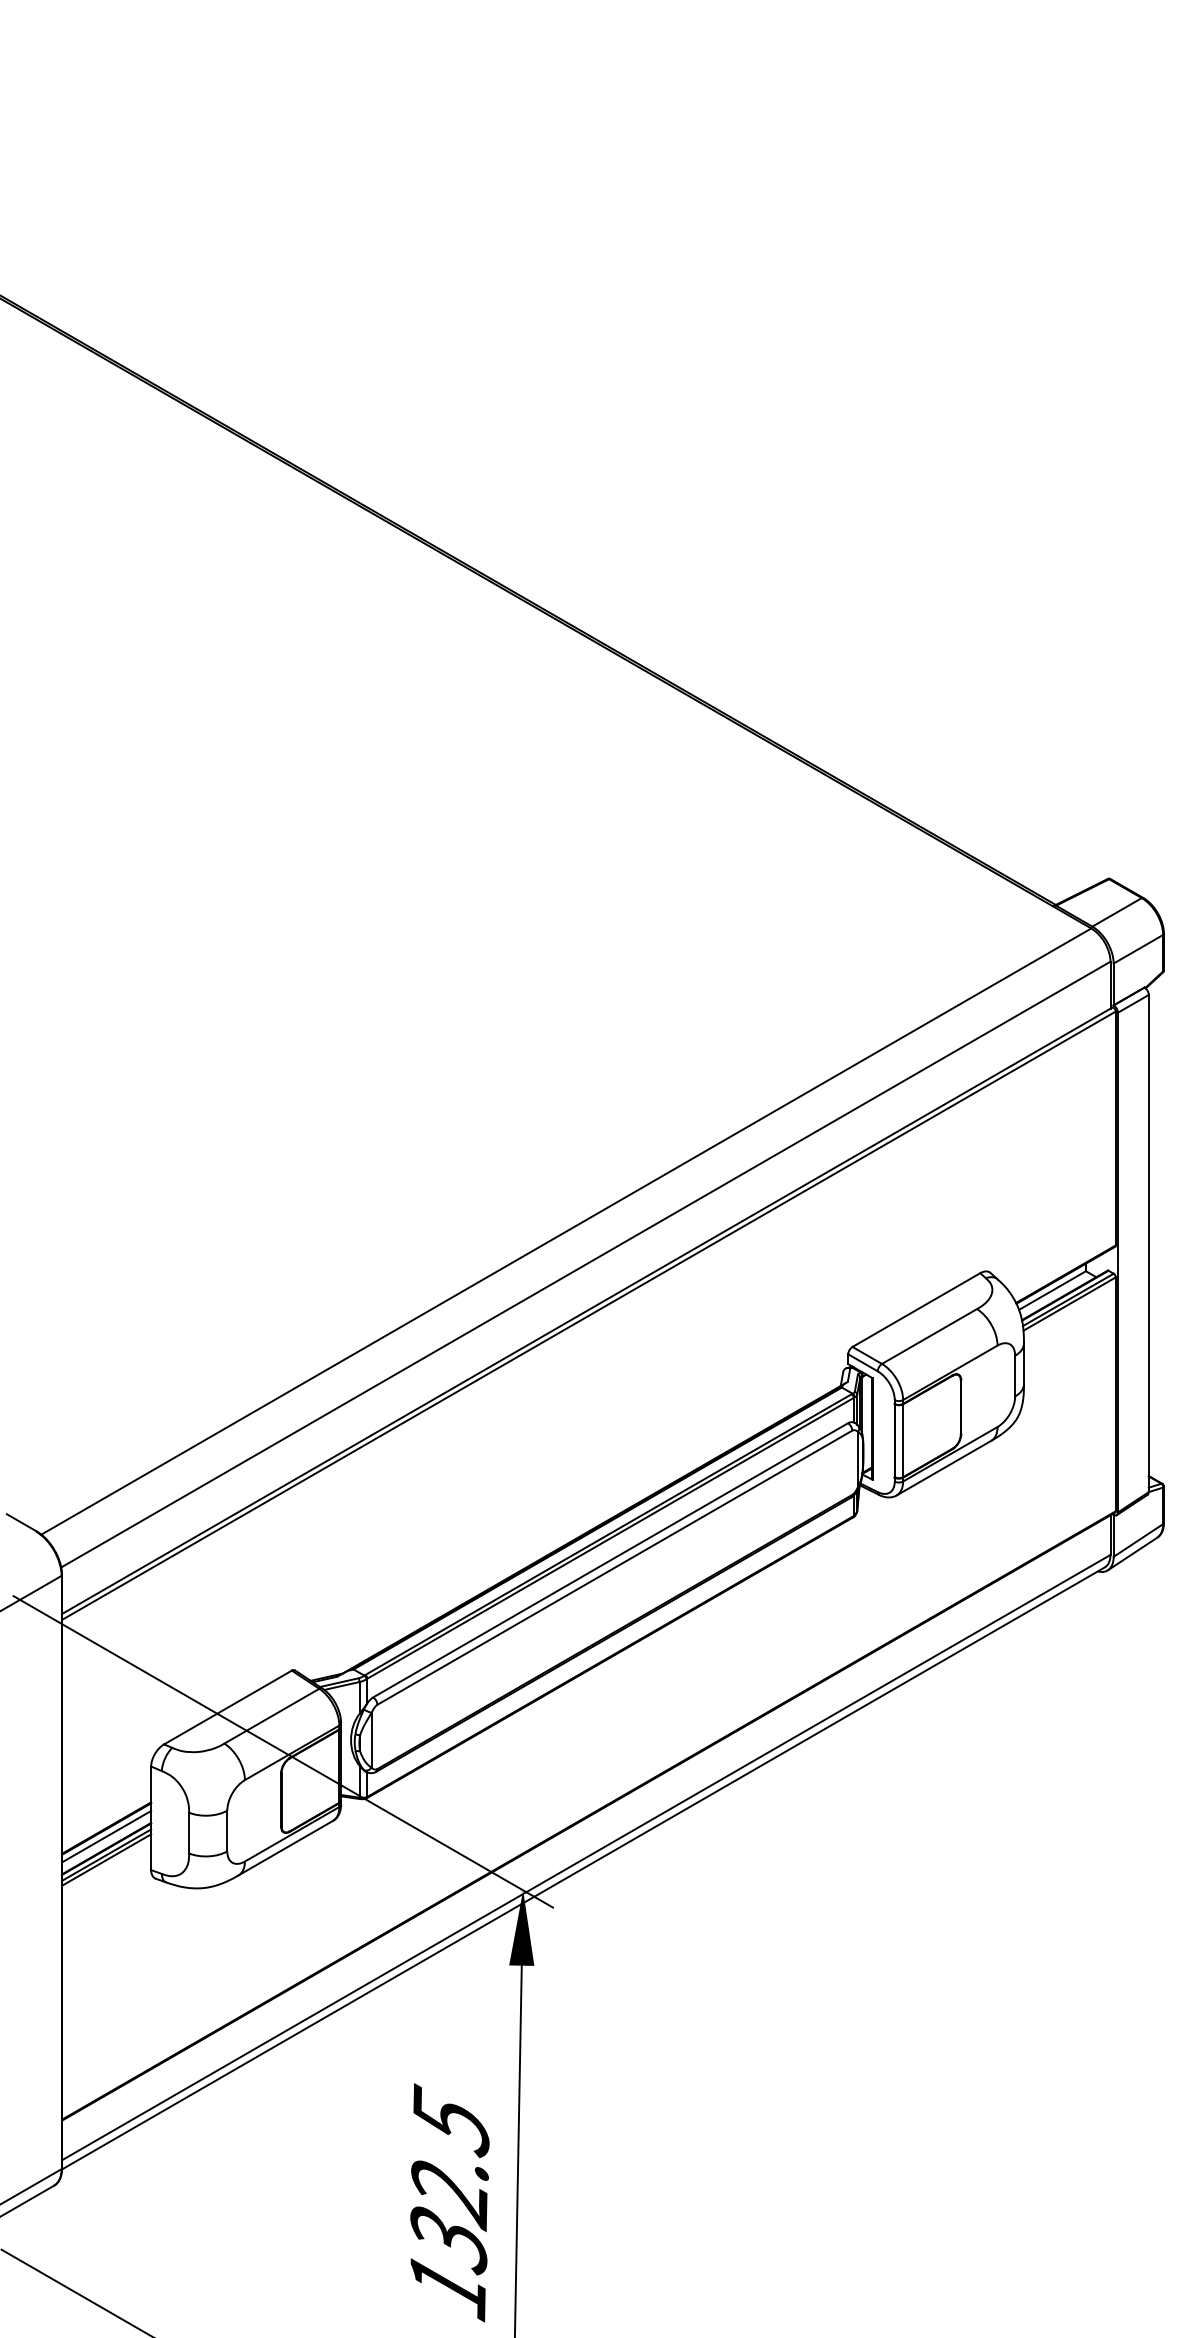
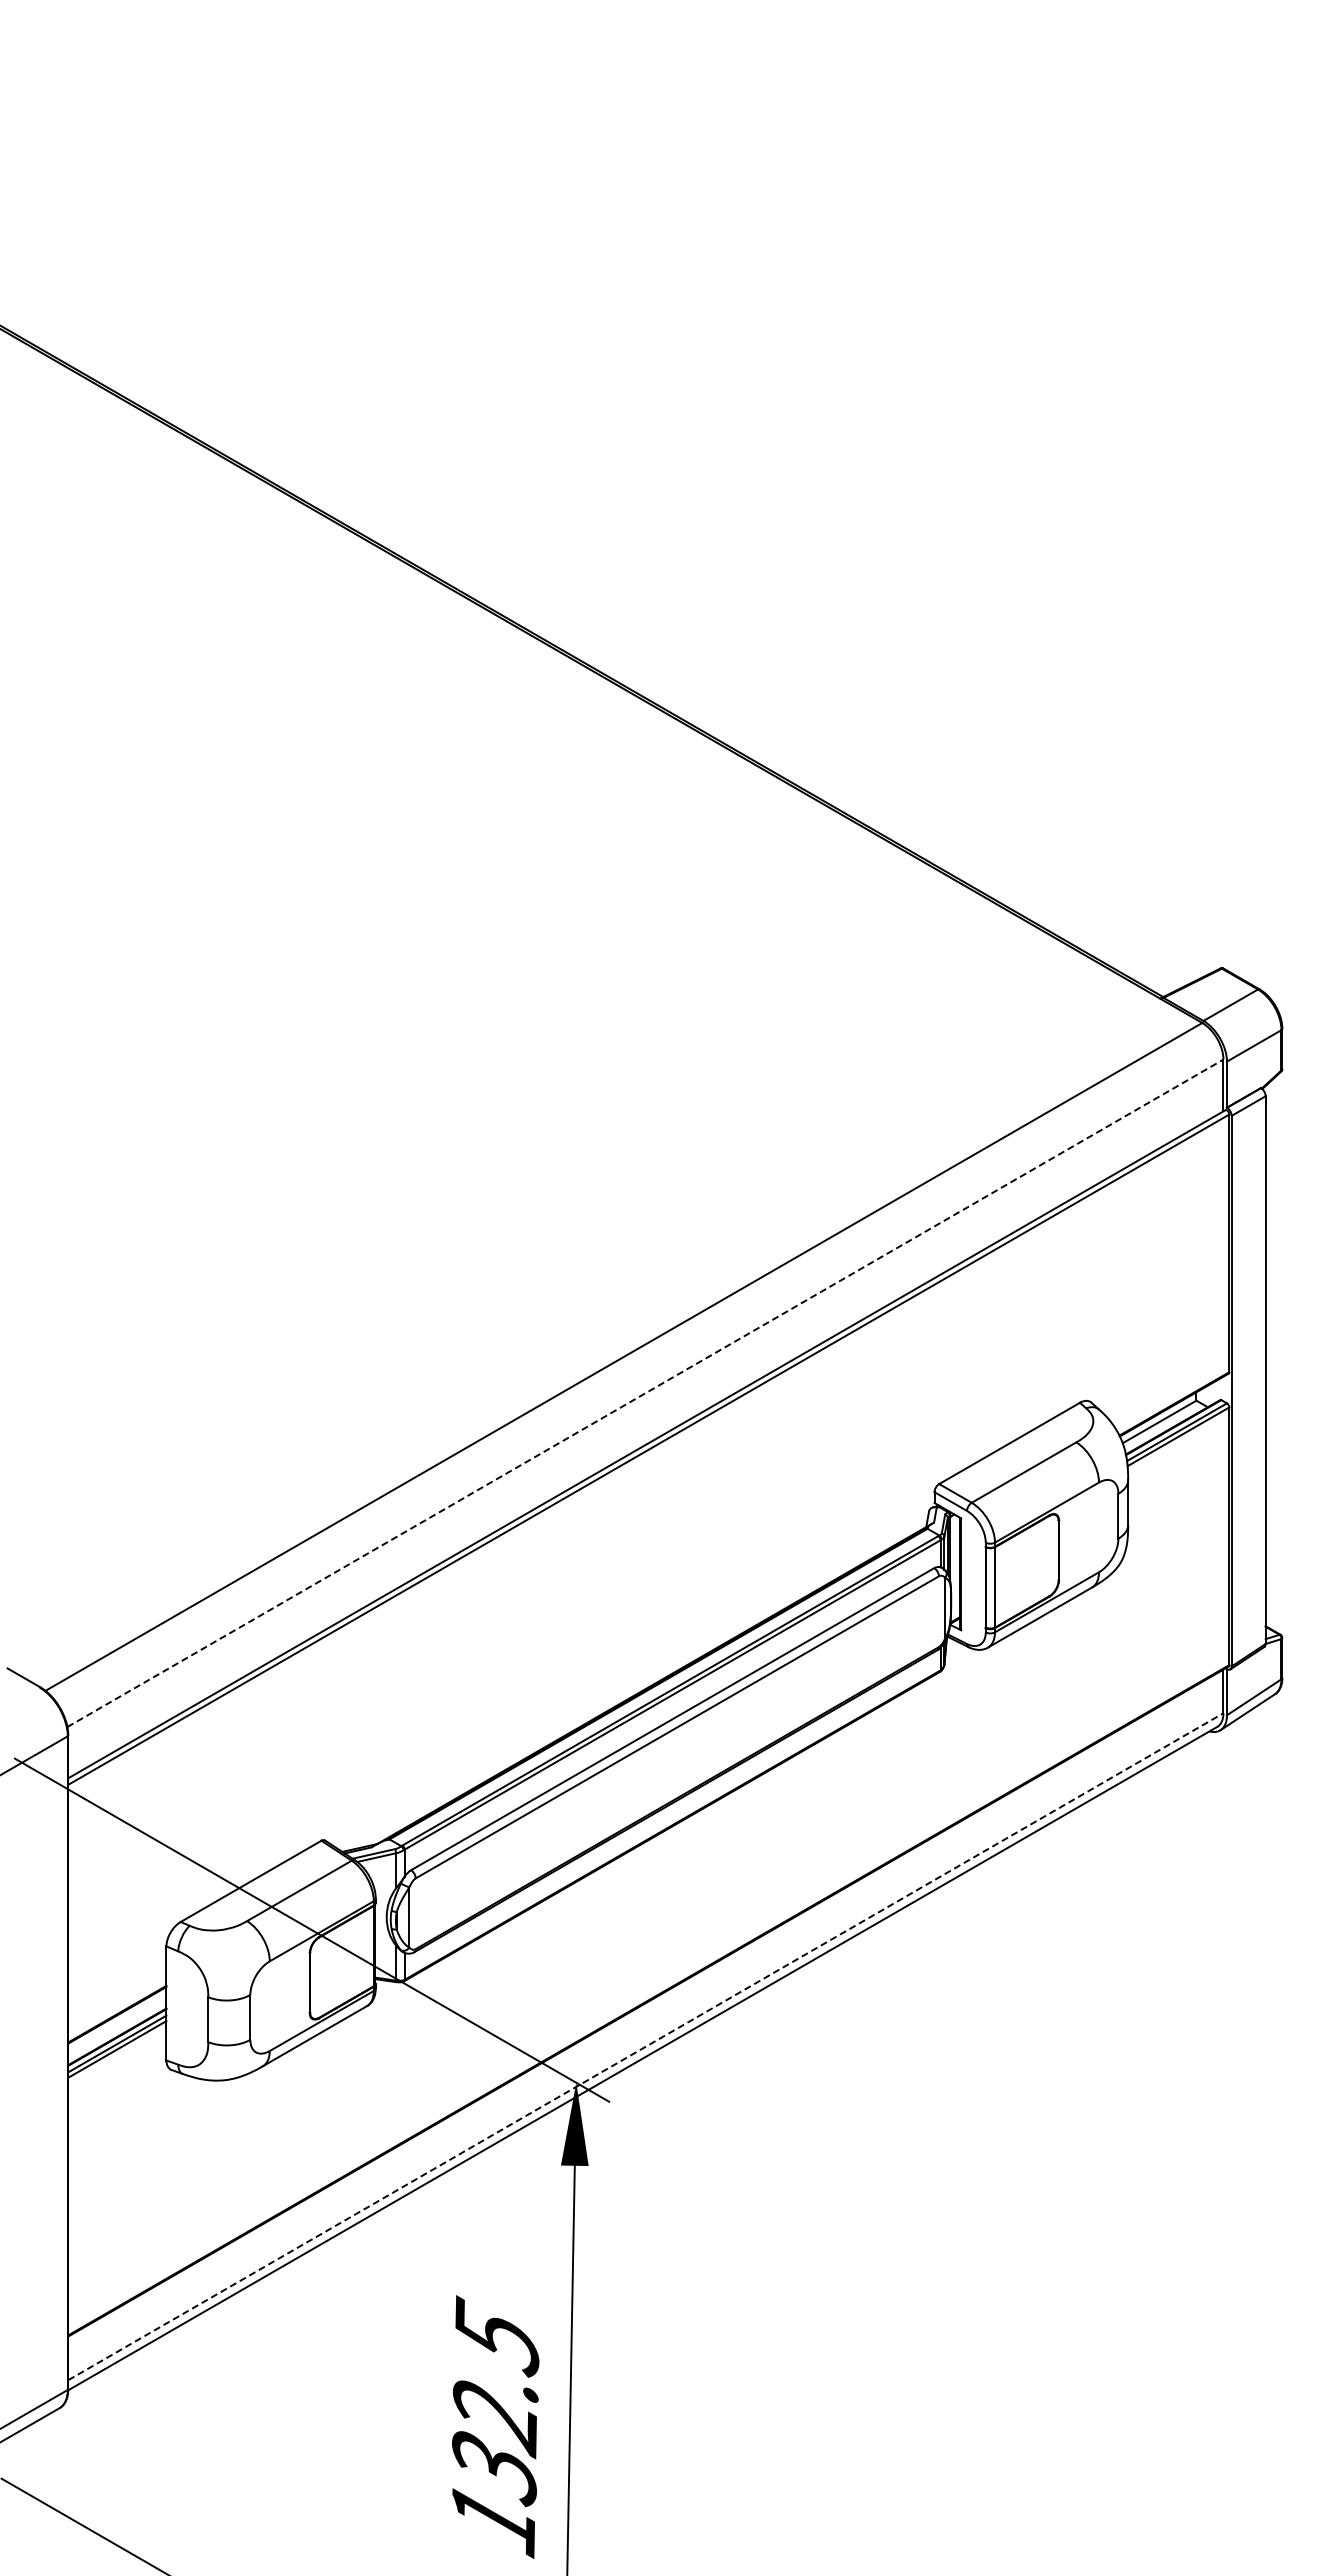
line: (585, 1264) -> (645, 1393), solid -> dashed
line: (106, 1836) -> (117, 2023), removed
line: (585, 1857) -> (645, 2046), solid -> dashed

